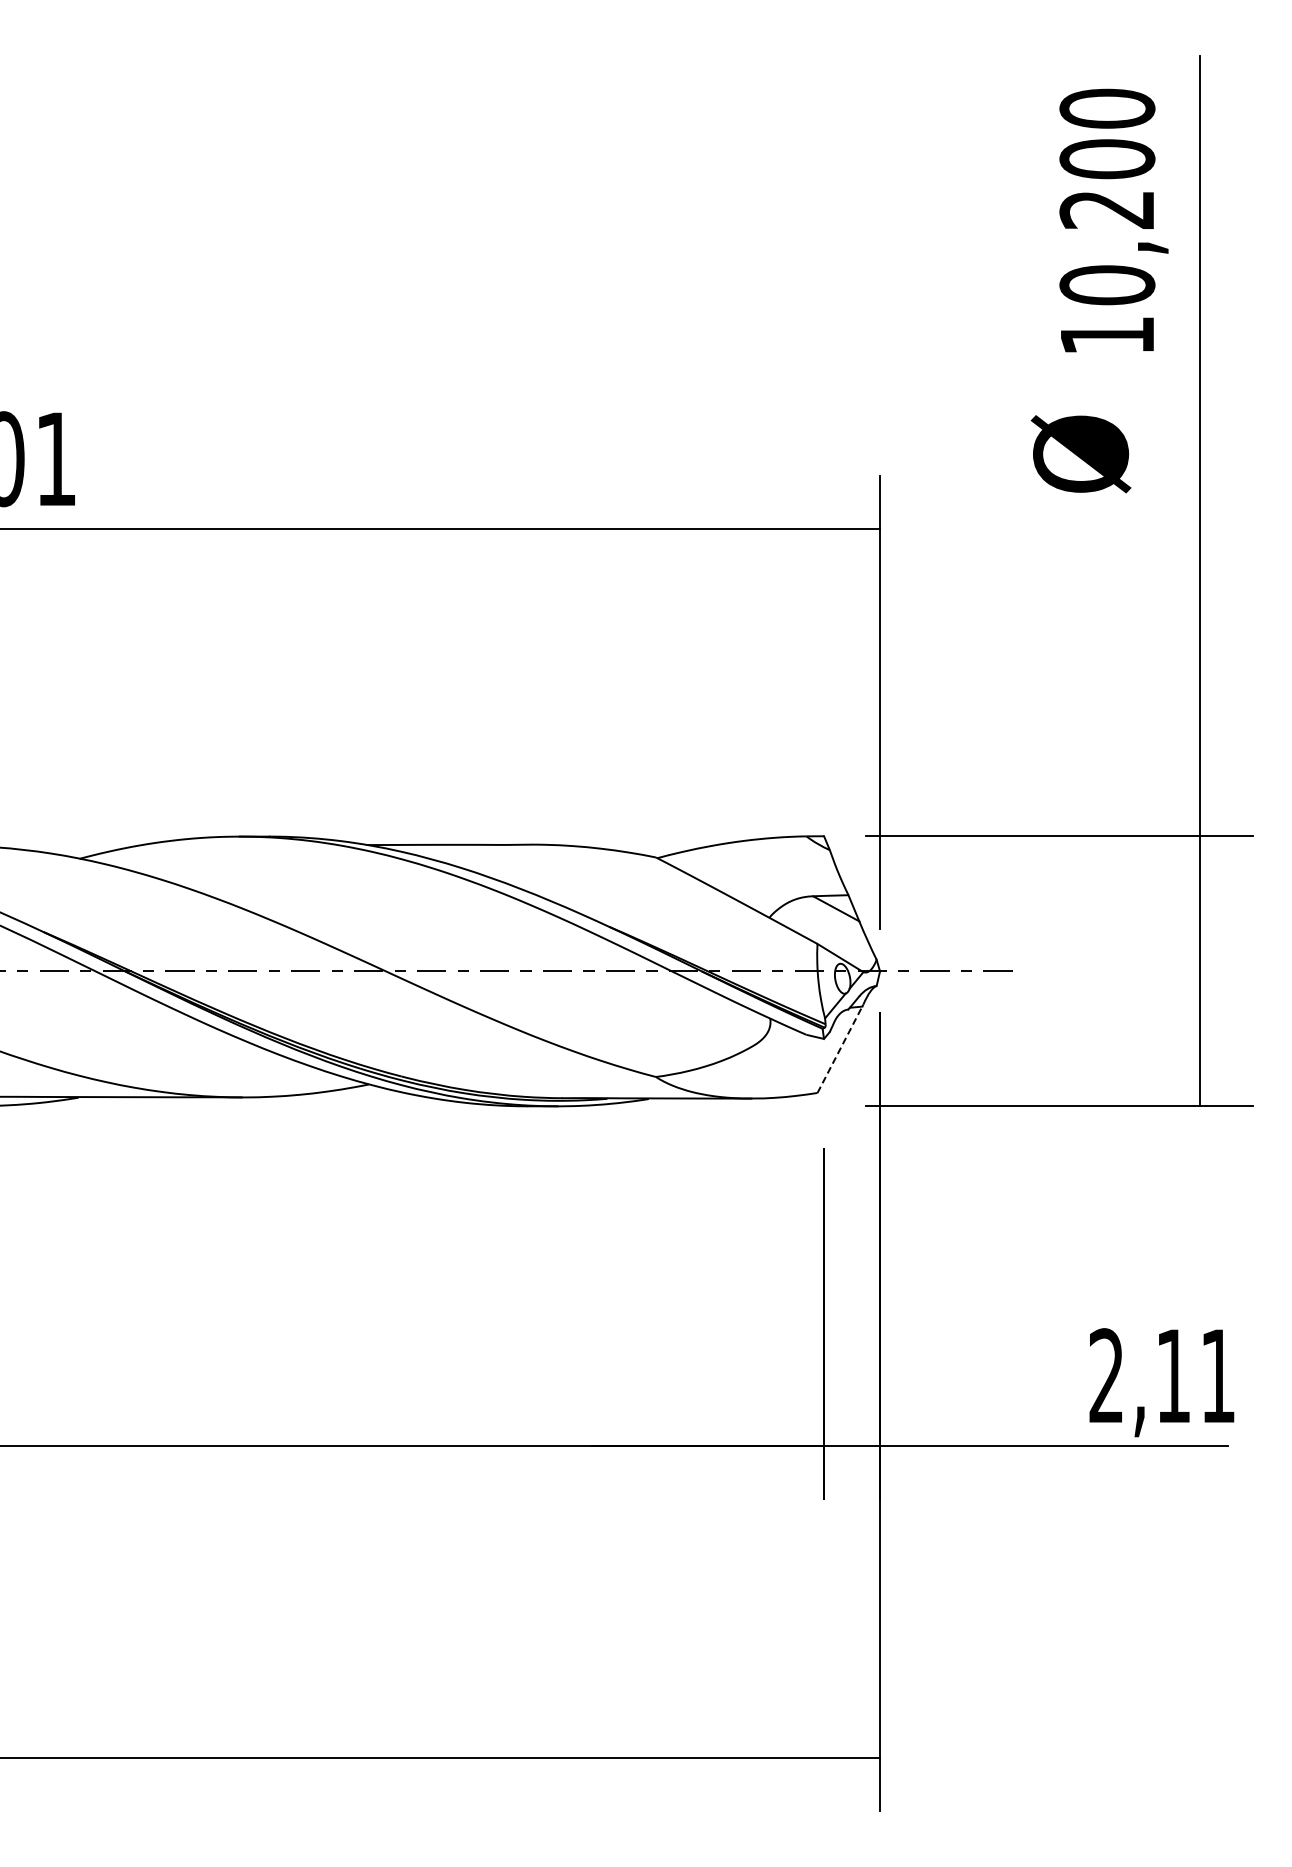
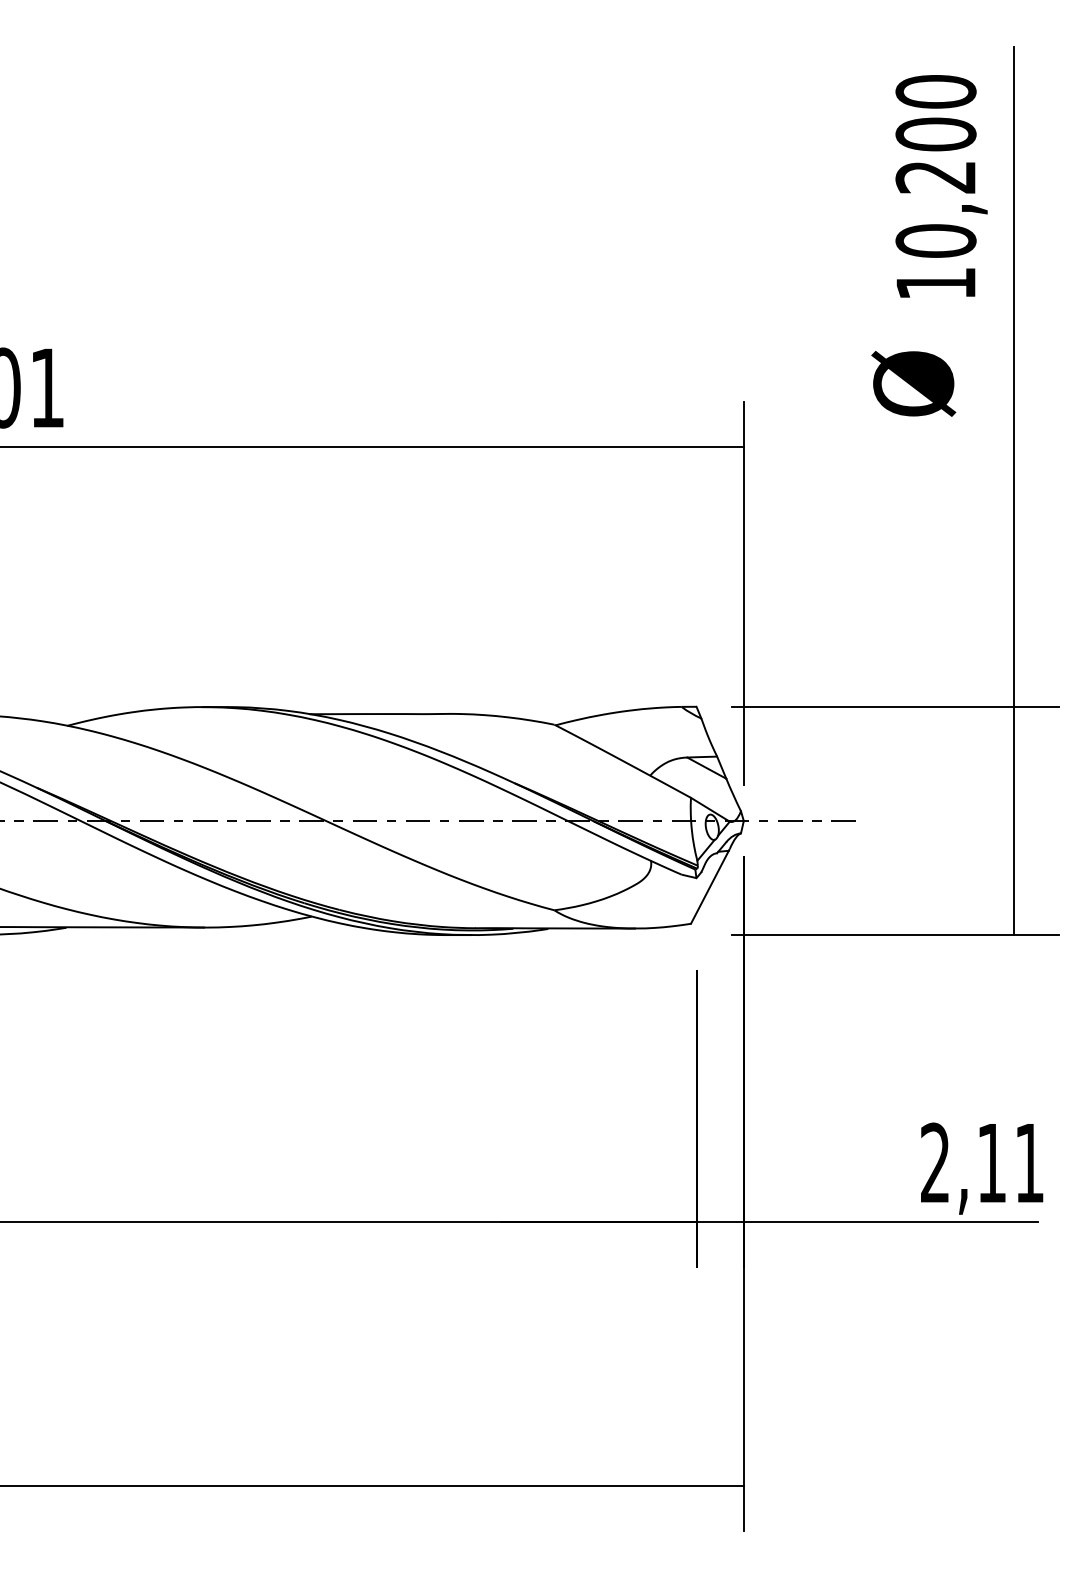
line: (839, 1049) -> (709, 887), dashed -> solid

